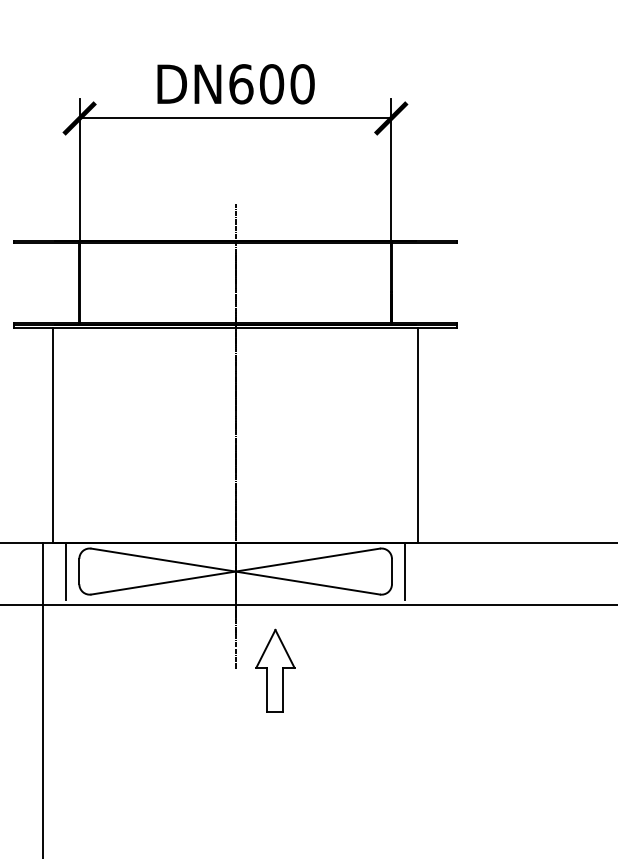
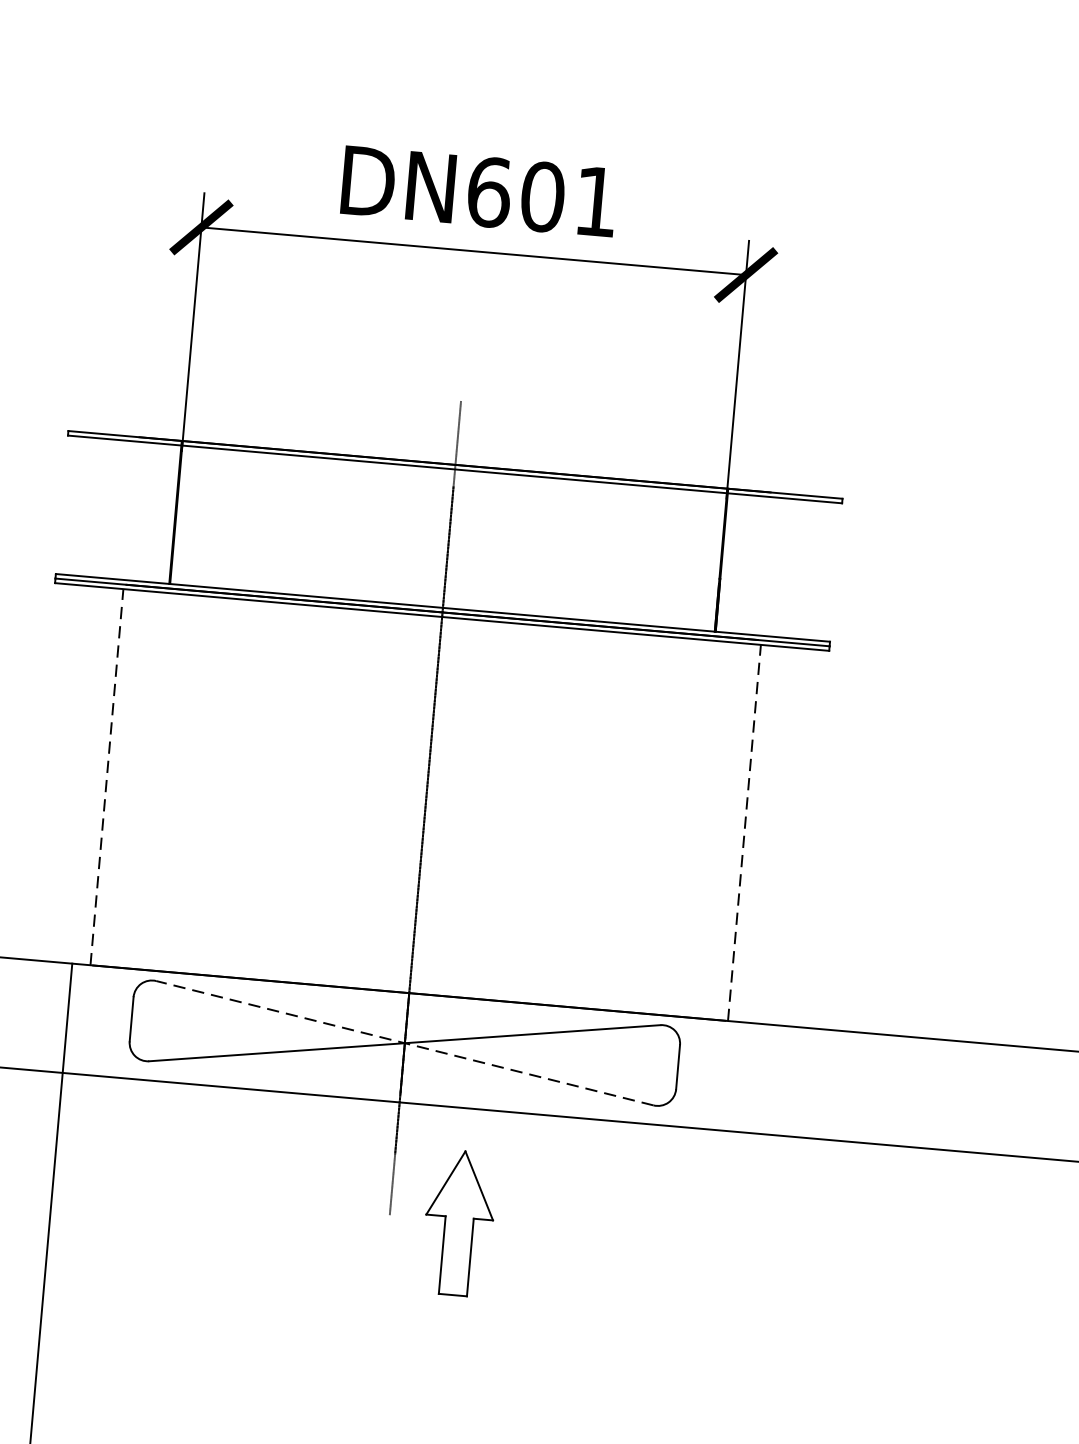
text: (302, 84) -> (596, 202), DN600 -> DN601
line: (53, 435) -> (107, 777), solid -> dashed
line: (418, 435) -> (745, 833), solid -> dashed
line: (66, 571) -> (109, 1017), removed
line: (235, 571) -> (404, 1043), solid -> dashed
line: (405, 571) -> (701, 1069), removed

